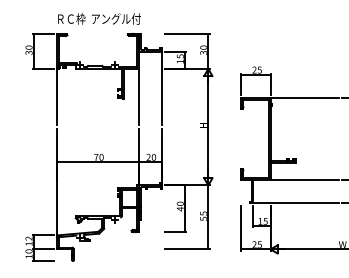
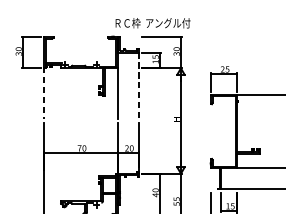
text: (99, 18) -> (153, 22), moved
line: (161, 88) -> (138, 86), solid -> dashed
line: (57, 96) -> (44, 93), solid -> dashed

